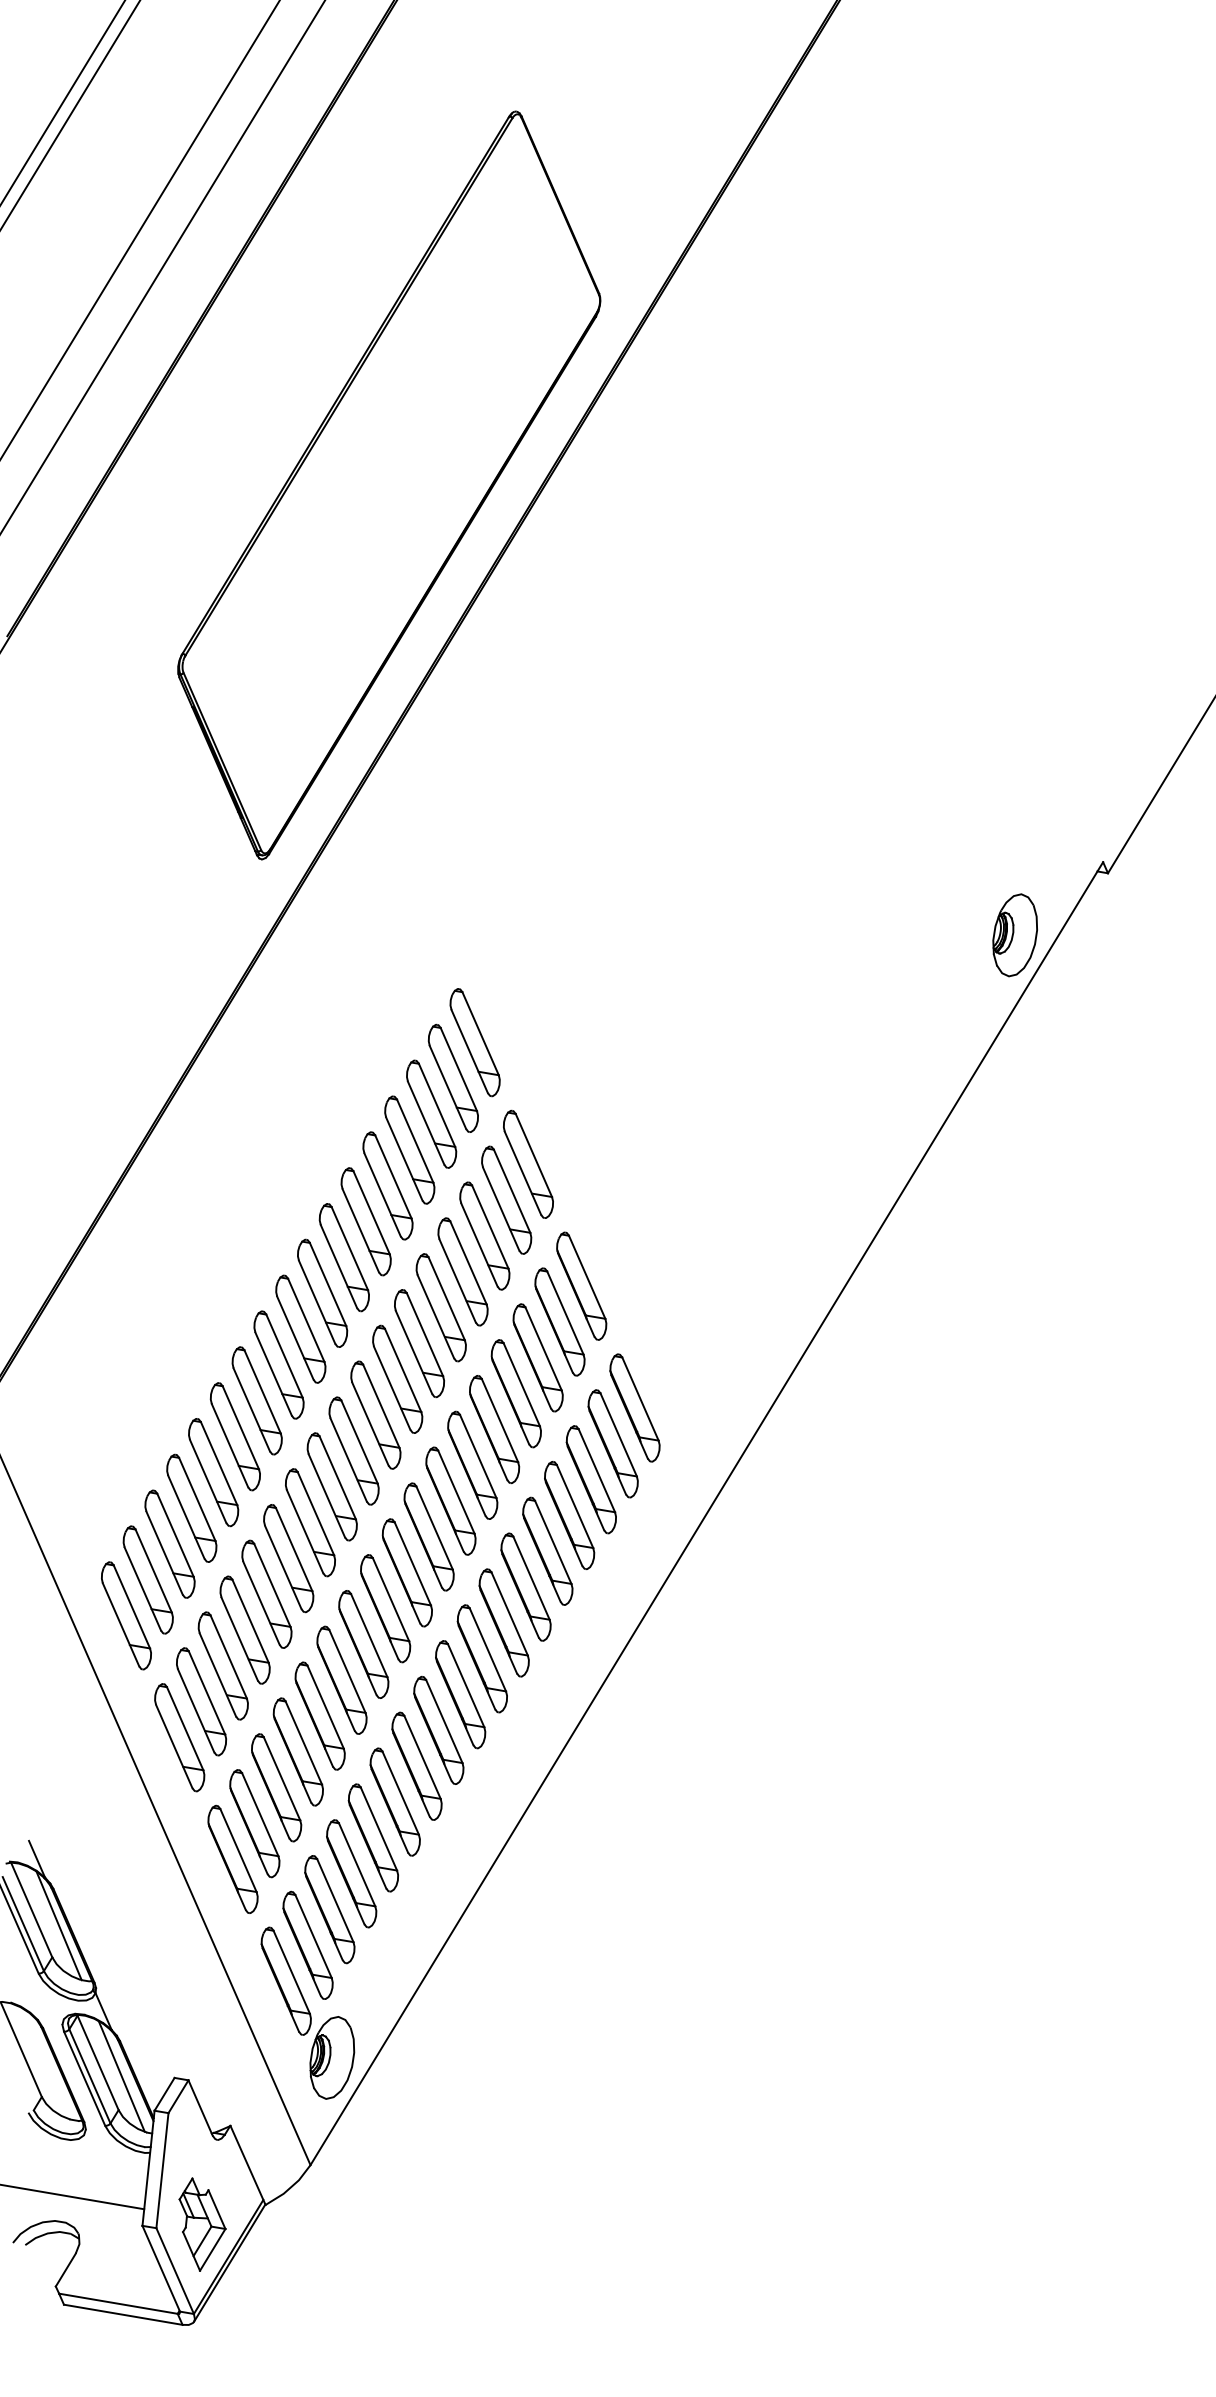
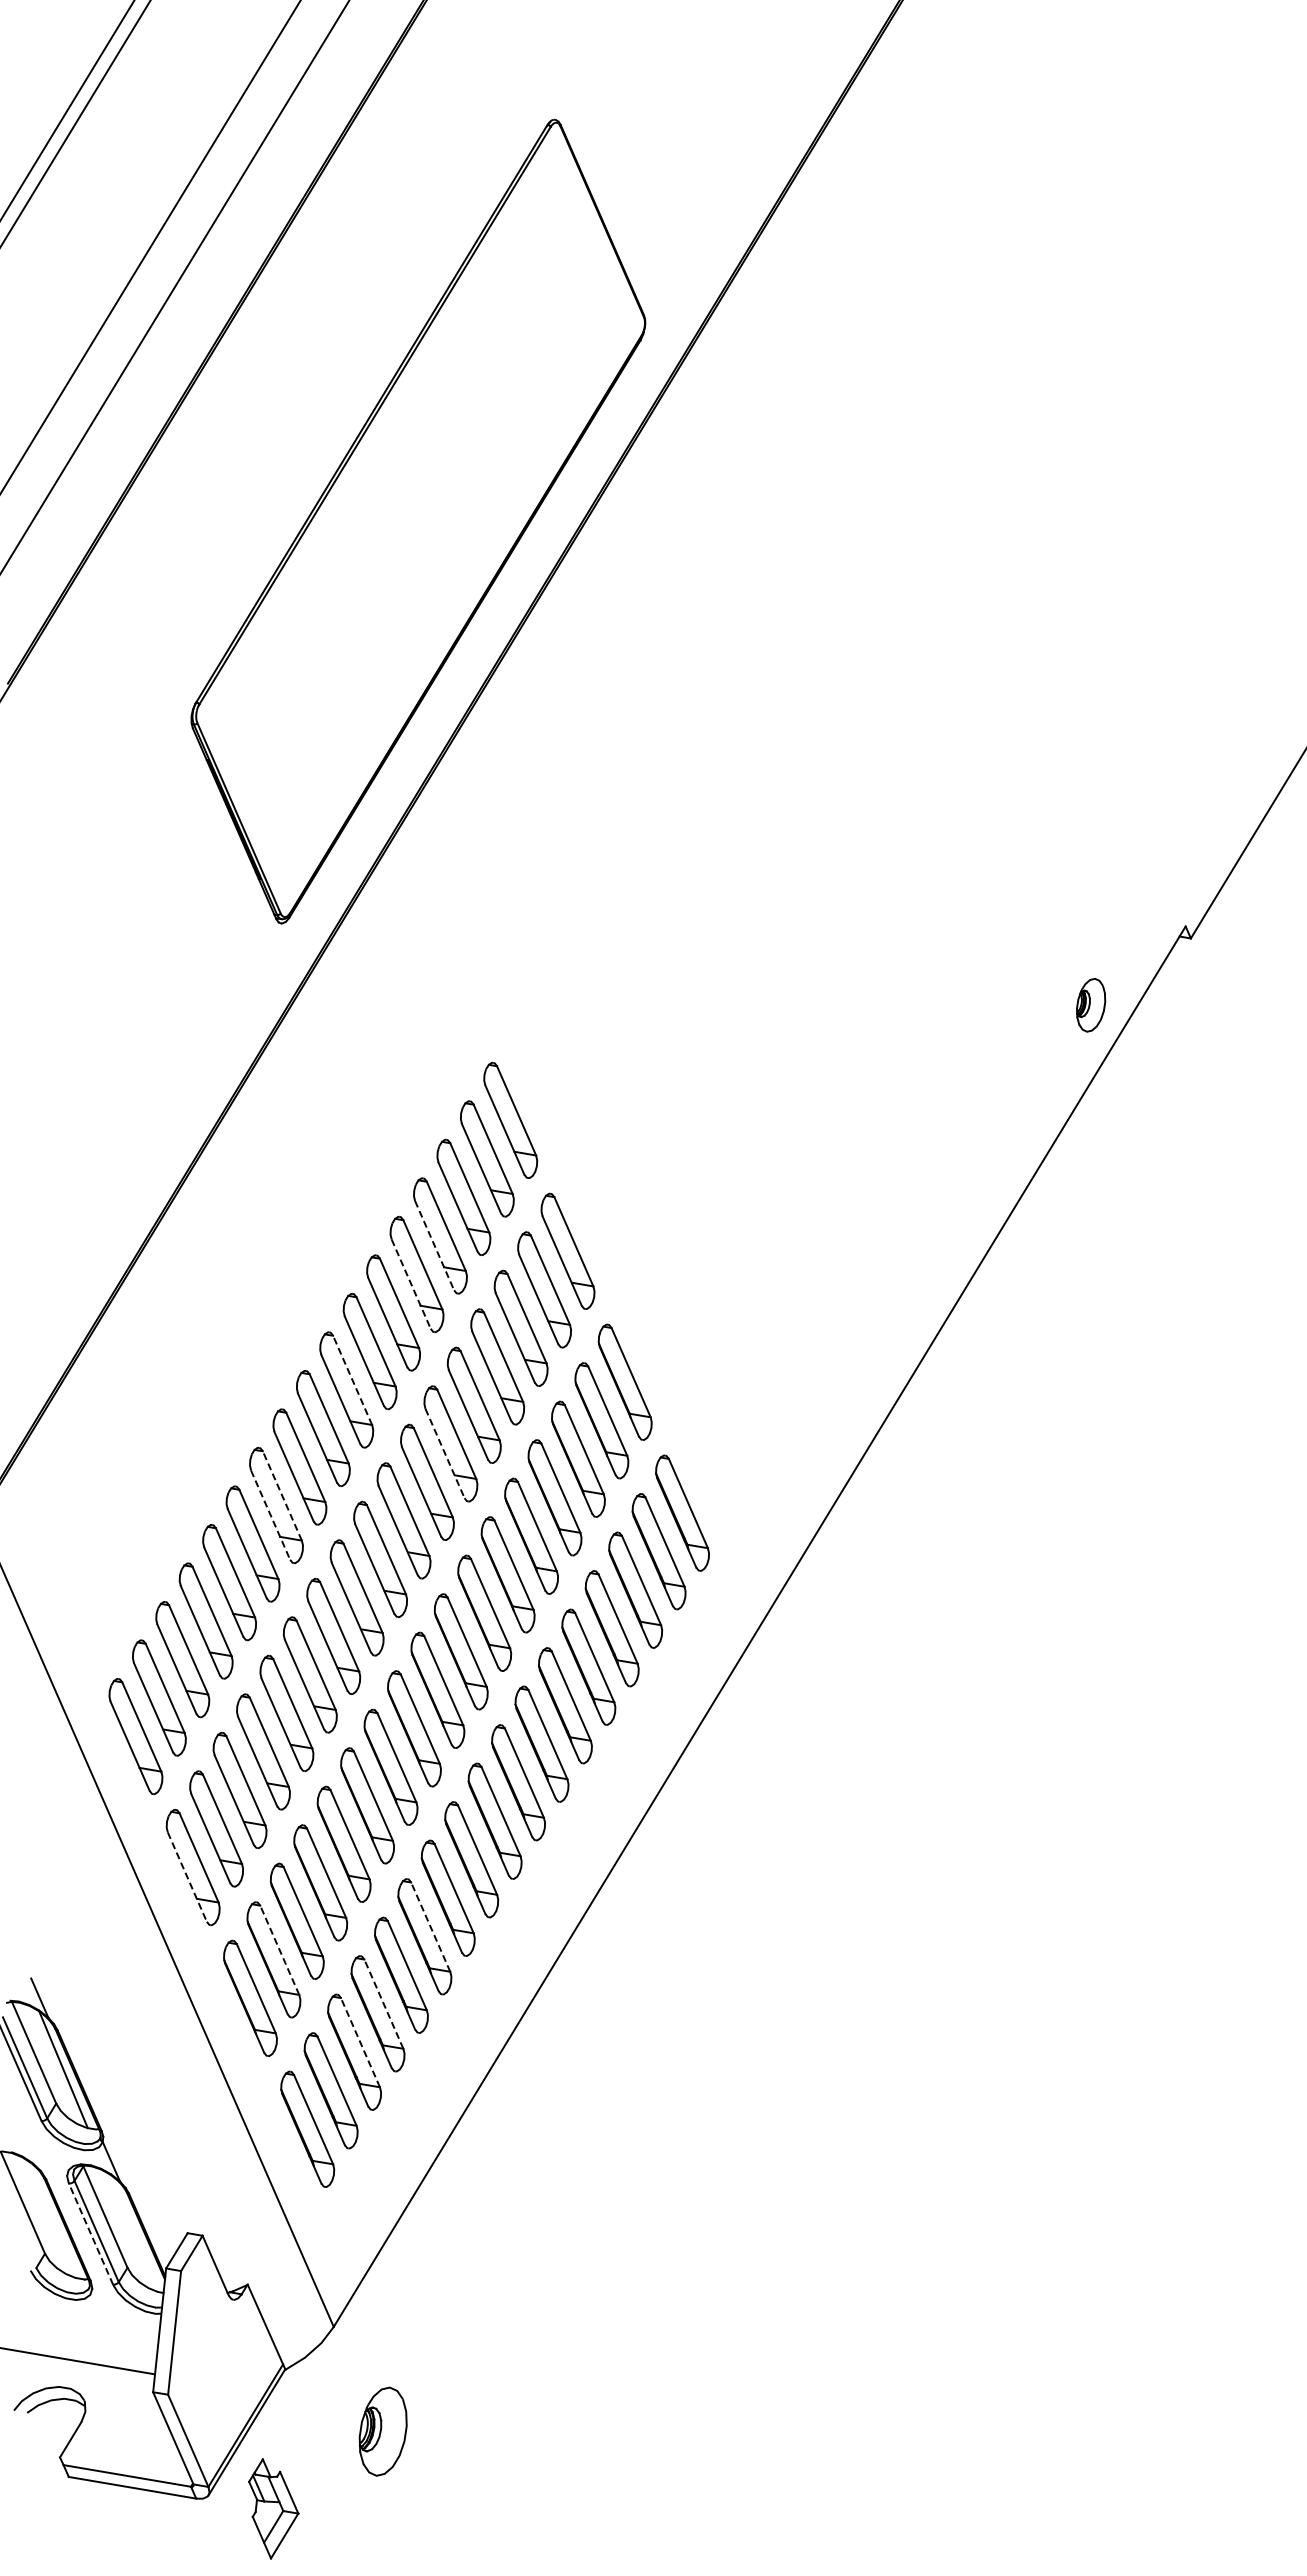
part: (1014, 935) -> (1090, 1005), size x0.6
line: (404, 1158) -> (434, 1245), solid -> dashed
line: (382, 1195) -> (411, 1284), solid -> dashed
line: (327, 1284) -> (352, 1380), solid -> dashed
line: (414, 1352) -> (445, 1453), solid -> dashed
line: (262, 1391) -> (282, 1495), solid -> dashed
line: (251, 1410) -> (270, 1515), solid -> dashed
line: (174, 1746) -> (187, 1877), solid -> dashed
line: (400, 1793) -> (430, 1927), solid -> dashed
line: (260, 1814) -> (279, 1950), solid -> dashed
line: (356, 1865) -> (383, 2004), solid -> dashed
line: (335, 1900) -> (360, 2042), solid -> dashed
part: (331, 2057) -> (382, 2431), moved
line: (121, 2076) -> (130, 2231), removed
line: (84, 2078) -> (90, 2233), solid -> dashed
part: (202, 2224) -> (273, 2508), moved

